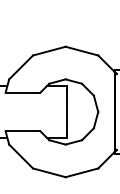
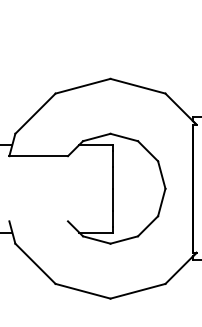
line: (22, 131) -> (37, 221), removed

